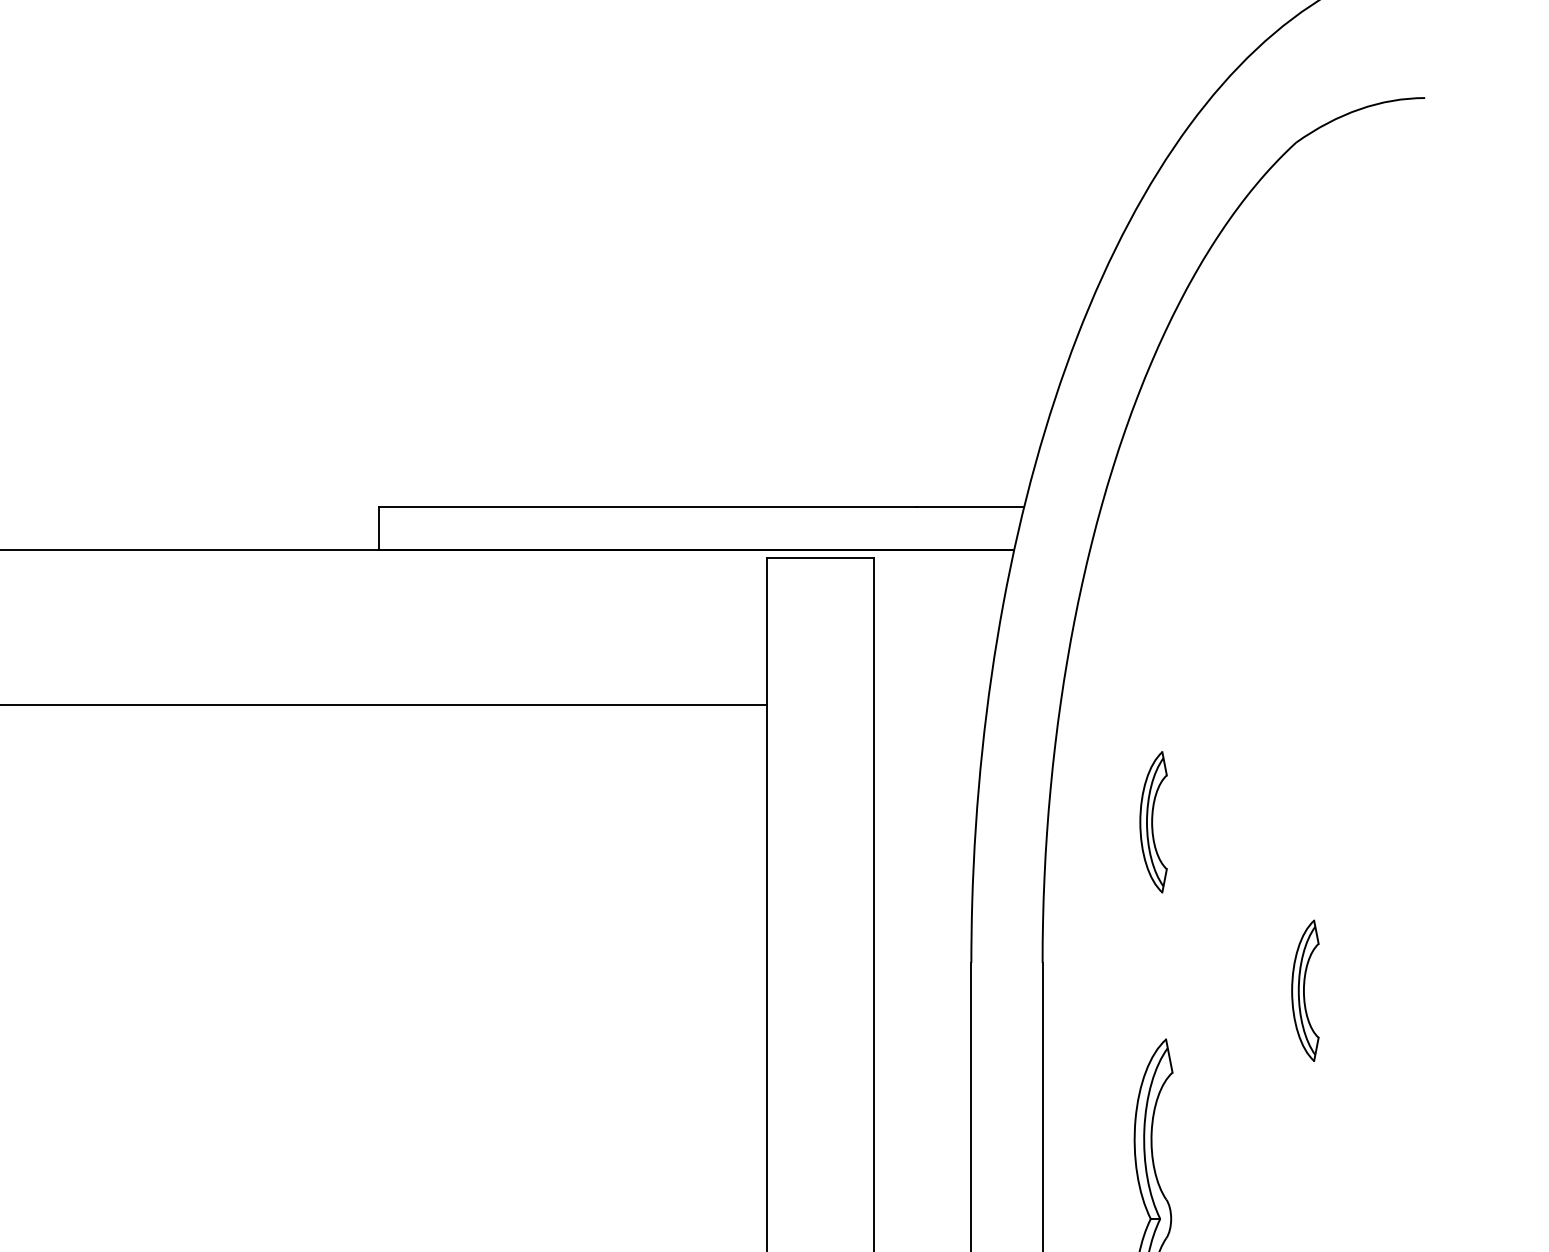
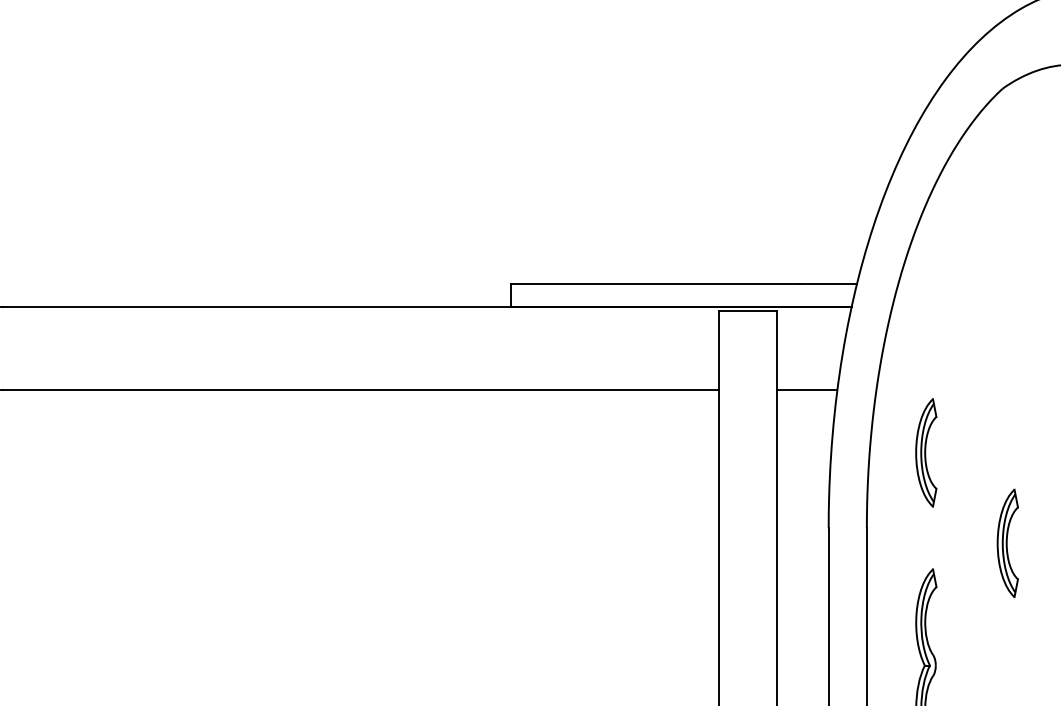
line: (929, 703) -> (806, 389), added
part: (1153, 821) -> (926, 452), size x1.43
part: (1304, 989) -> (1007, 542), size x1.43

